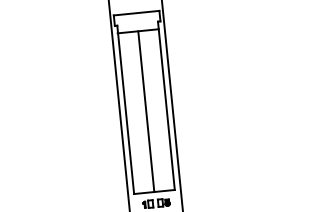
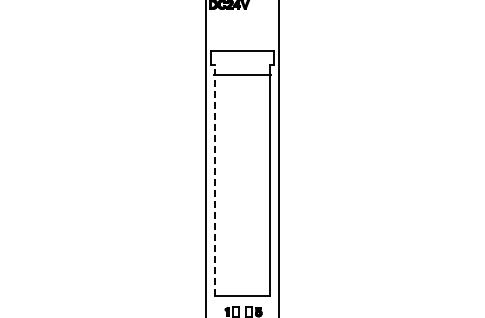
line: (125, 109) -> (214, 179), solid -> dashed
line: (146, 111) -> (242, 185), removed

